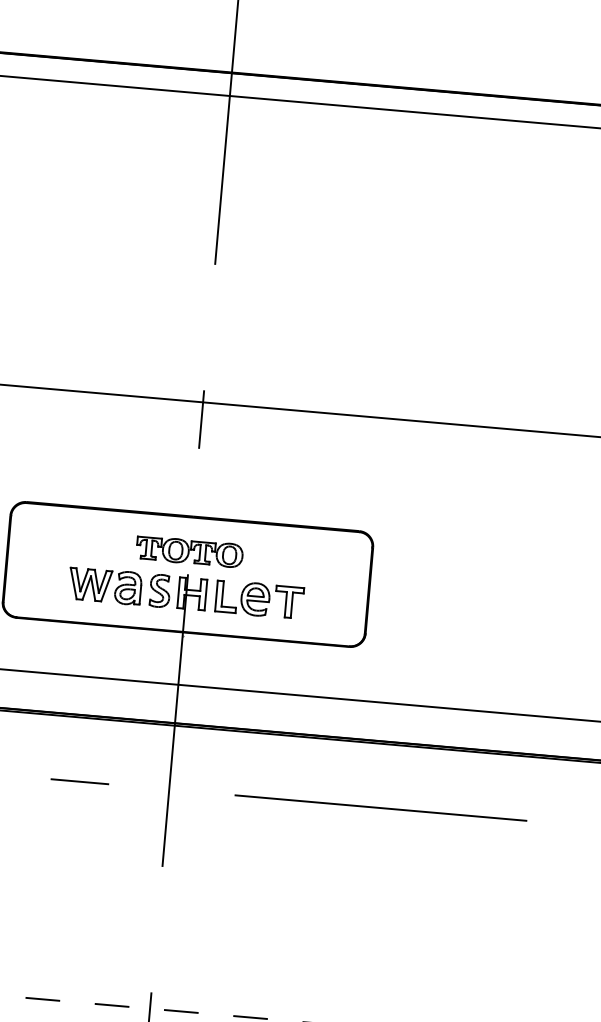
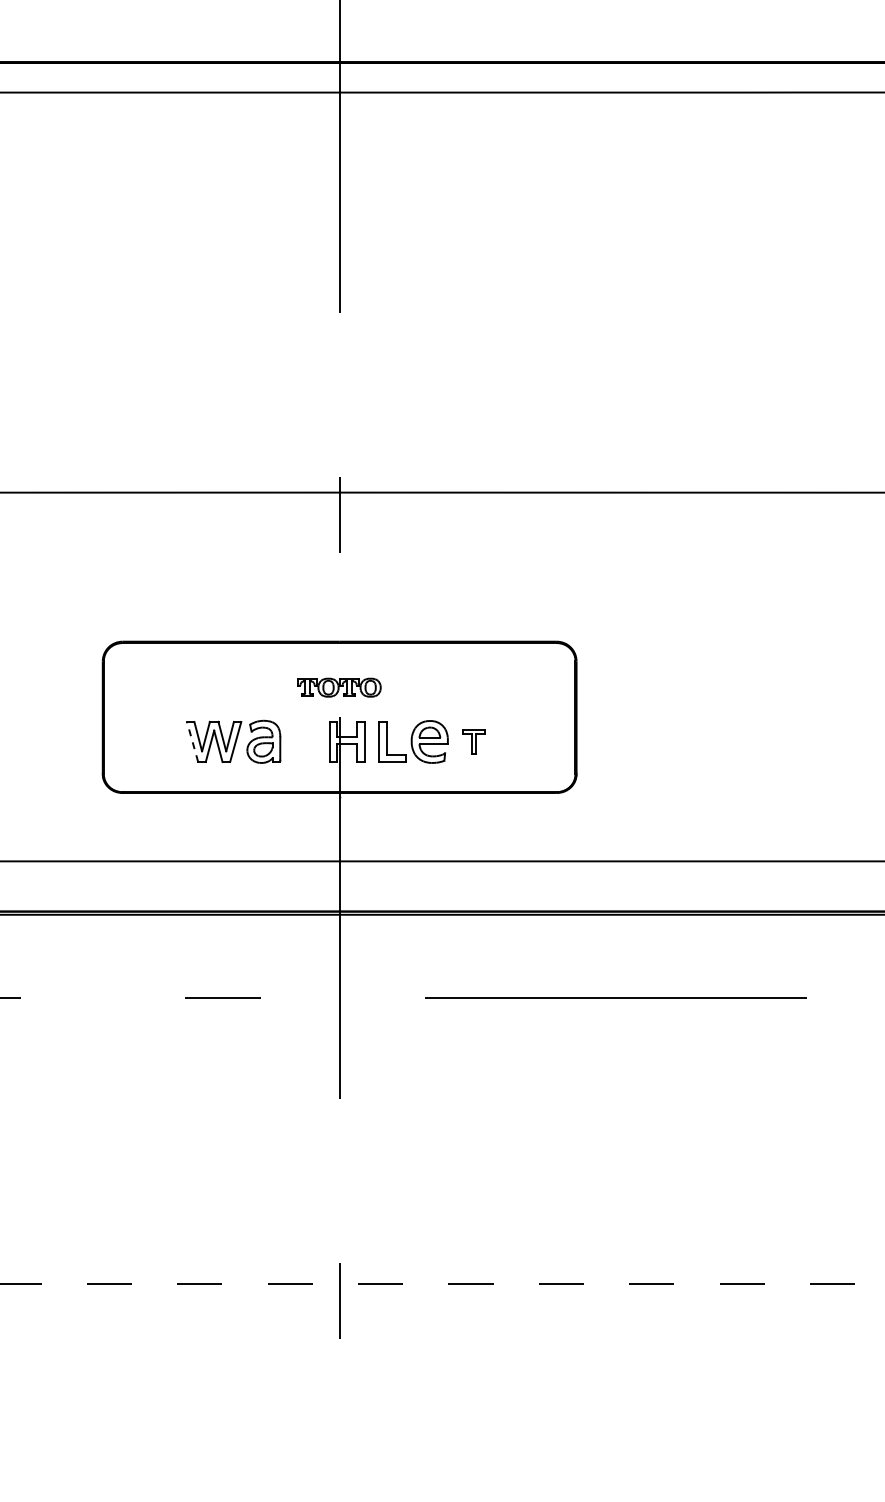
part: (189, 551) -> (339, 687), size x0.6
line: (73, 583) -> (192, 741), solid -> dashed
part: (159, 590) -> (304, 741), removed
part: (288, 601) -> (473, 741), size x0.6

